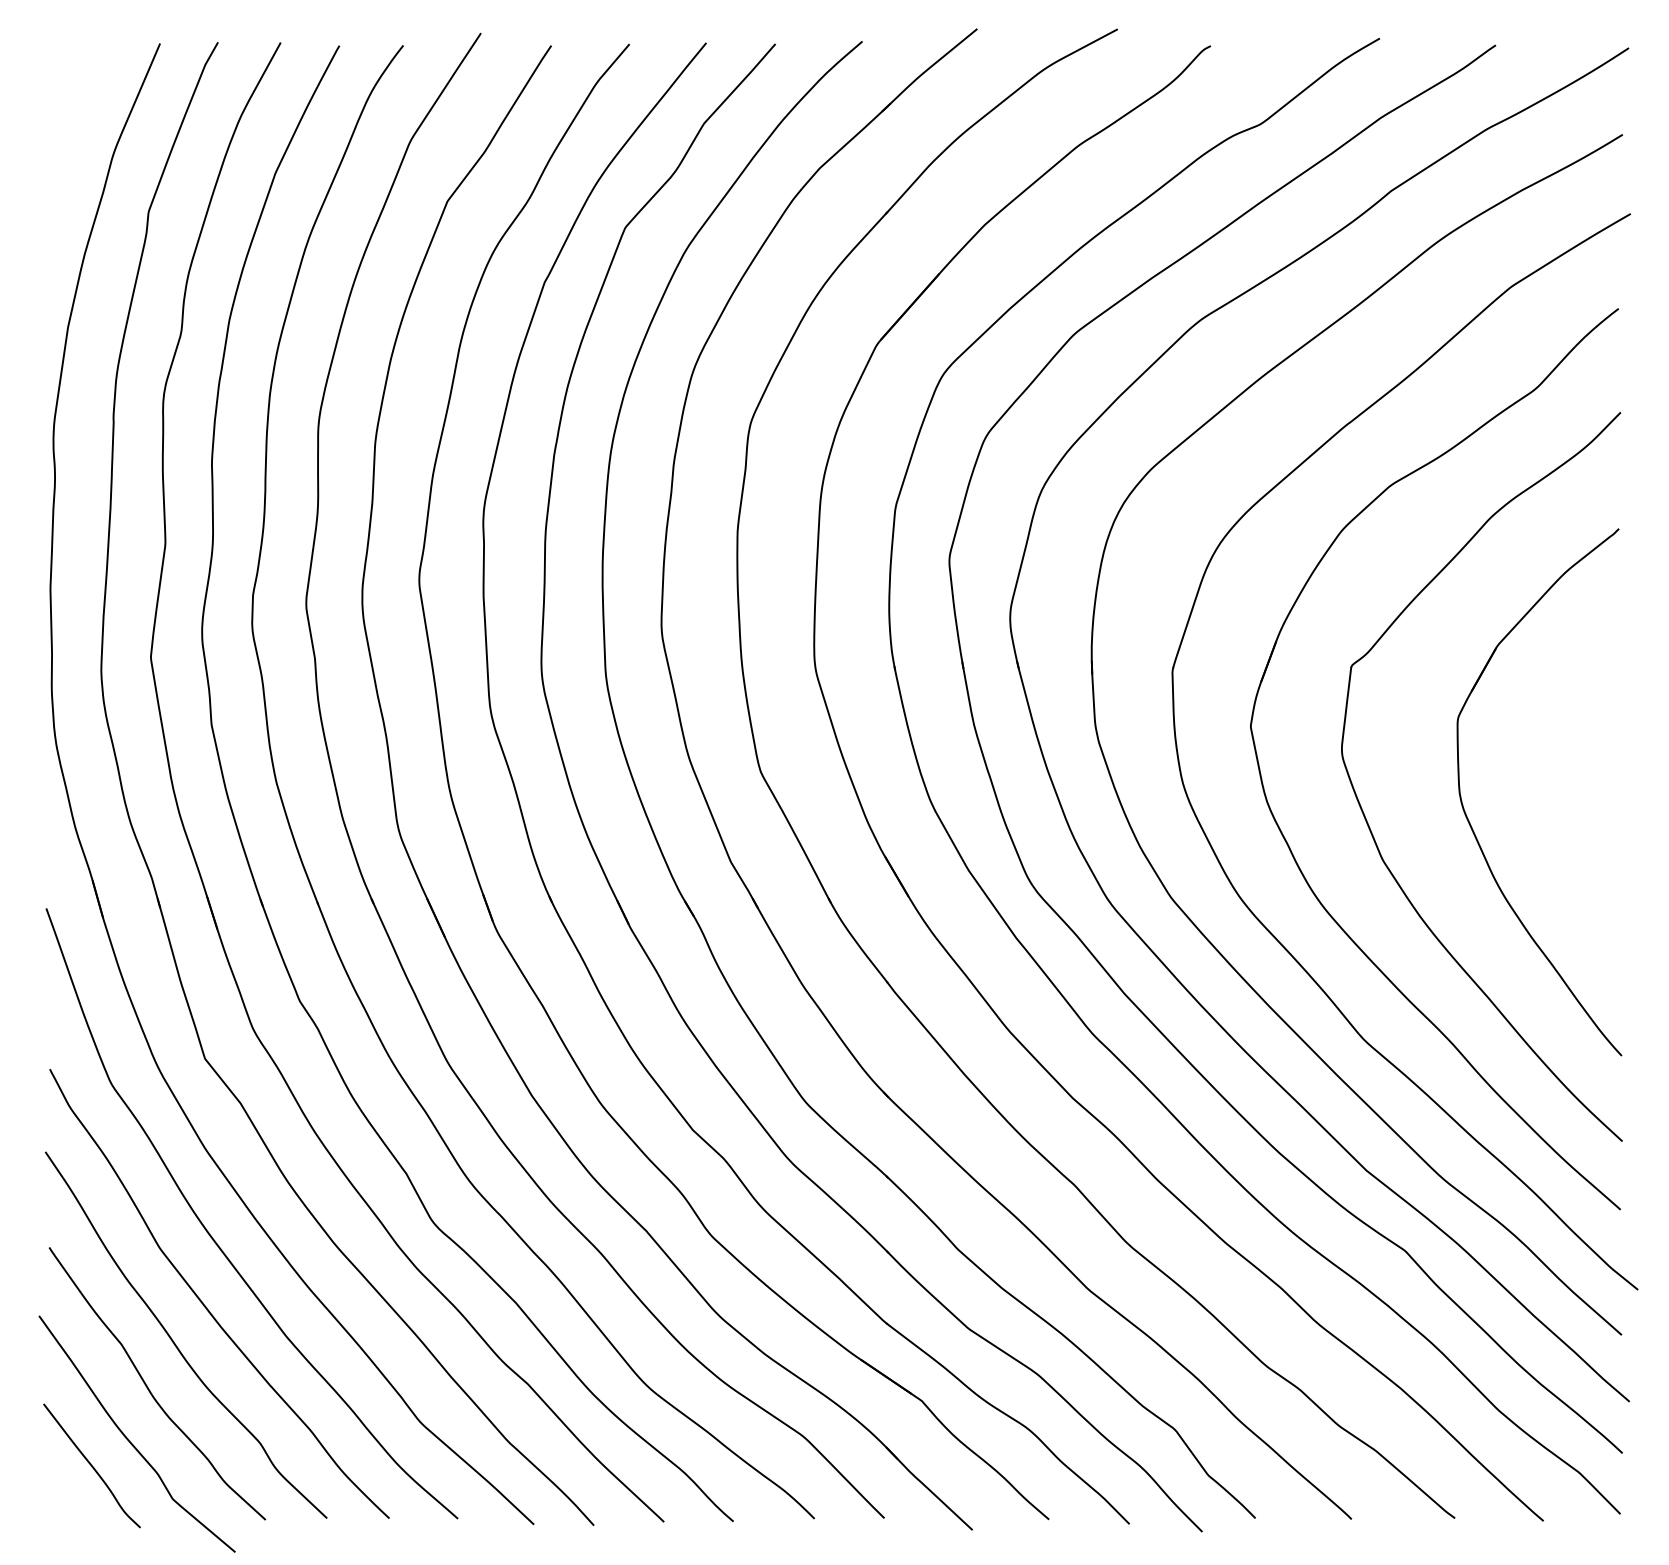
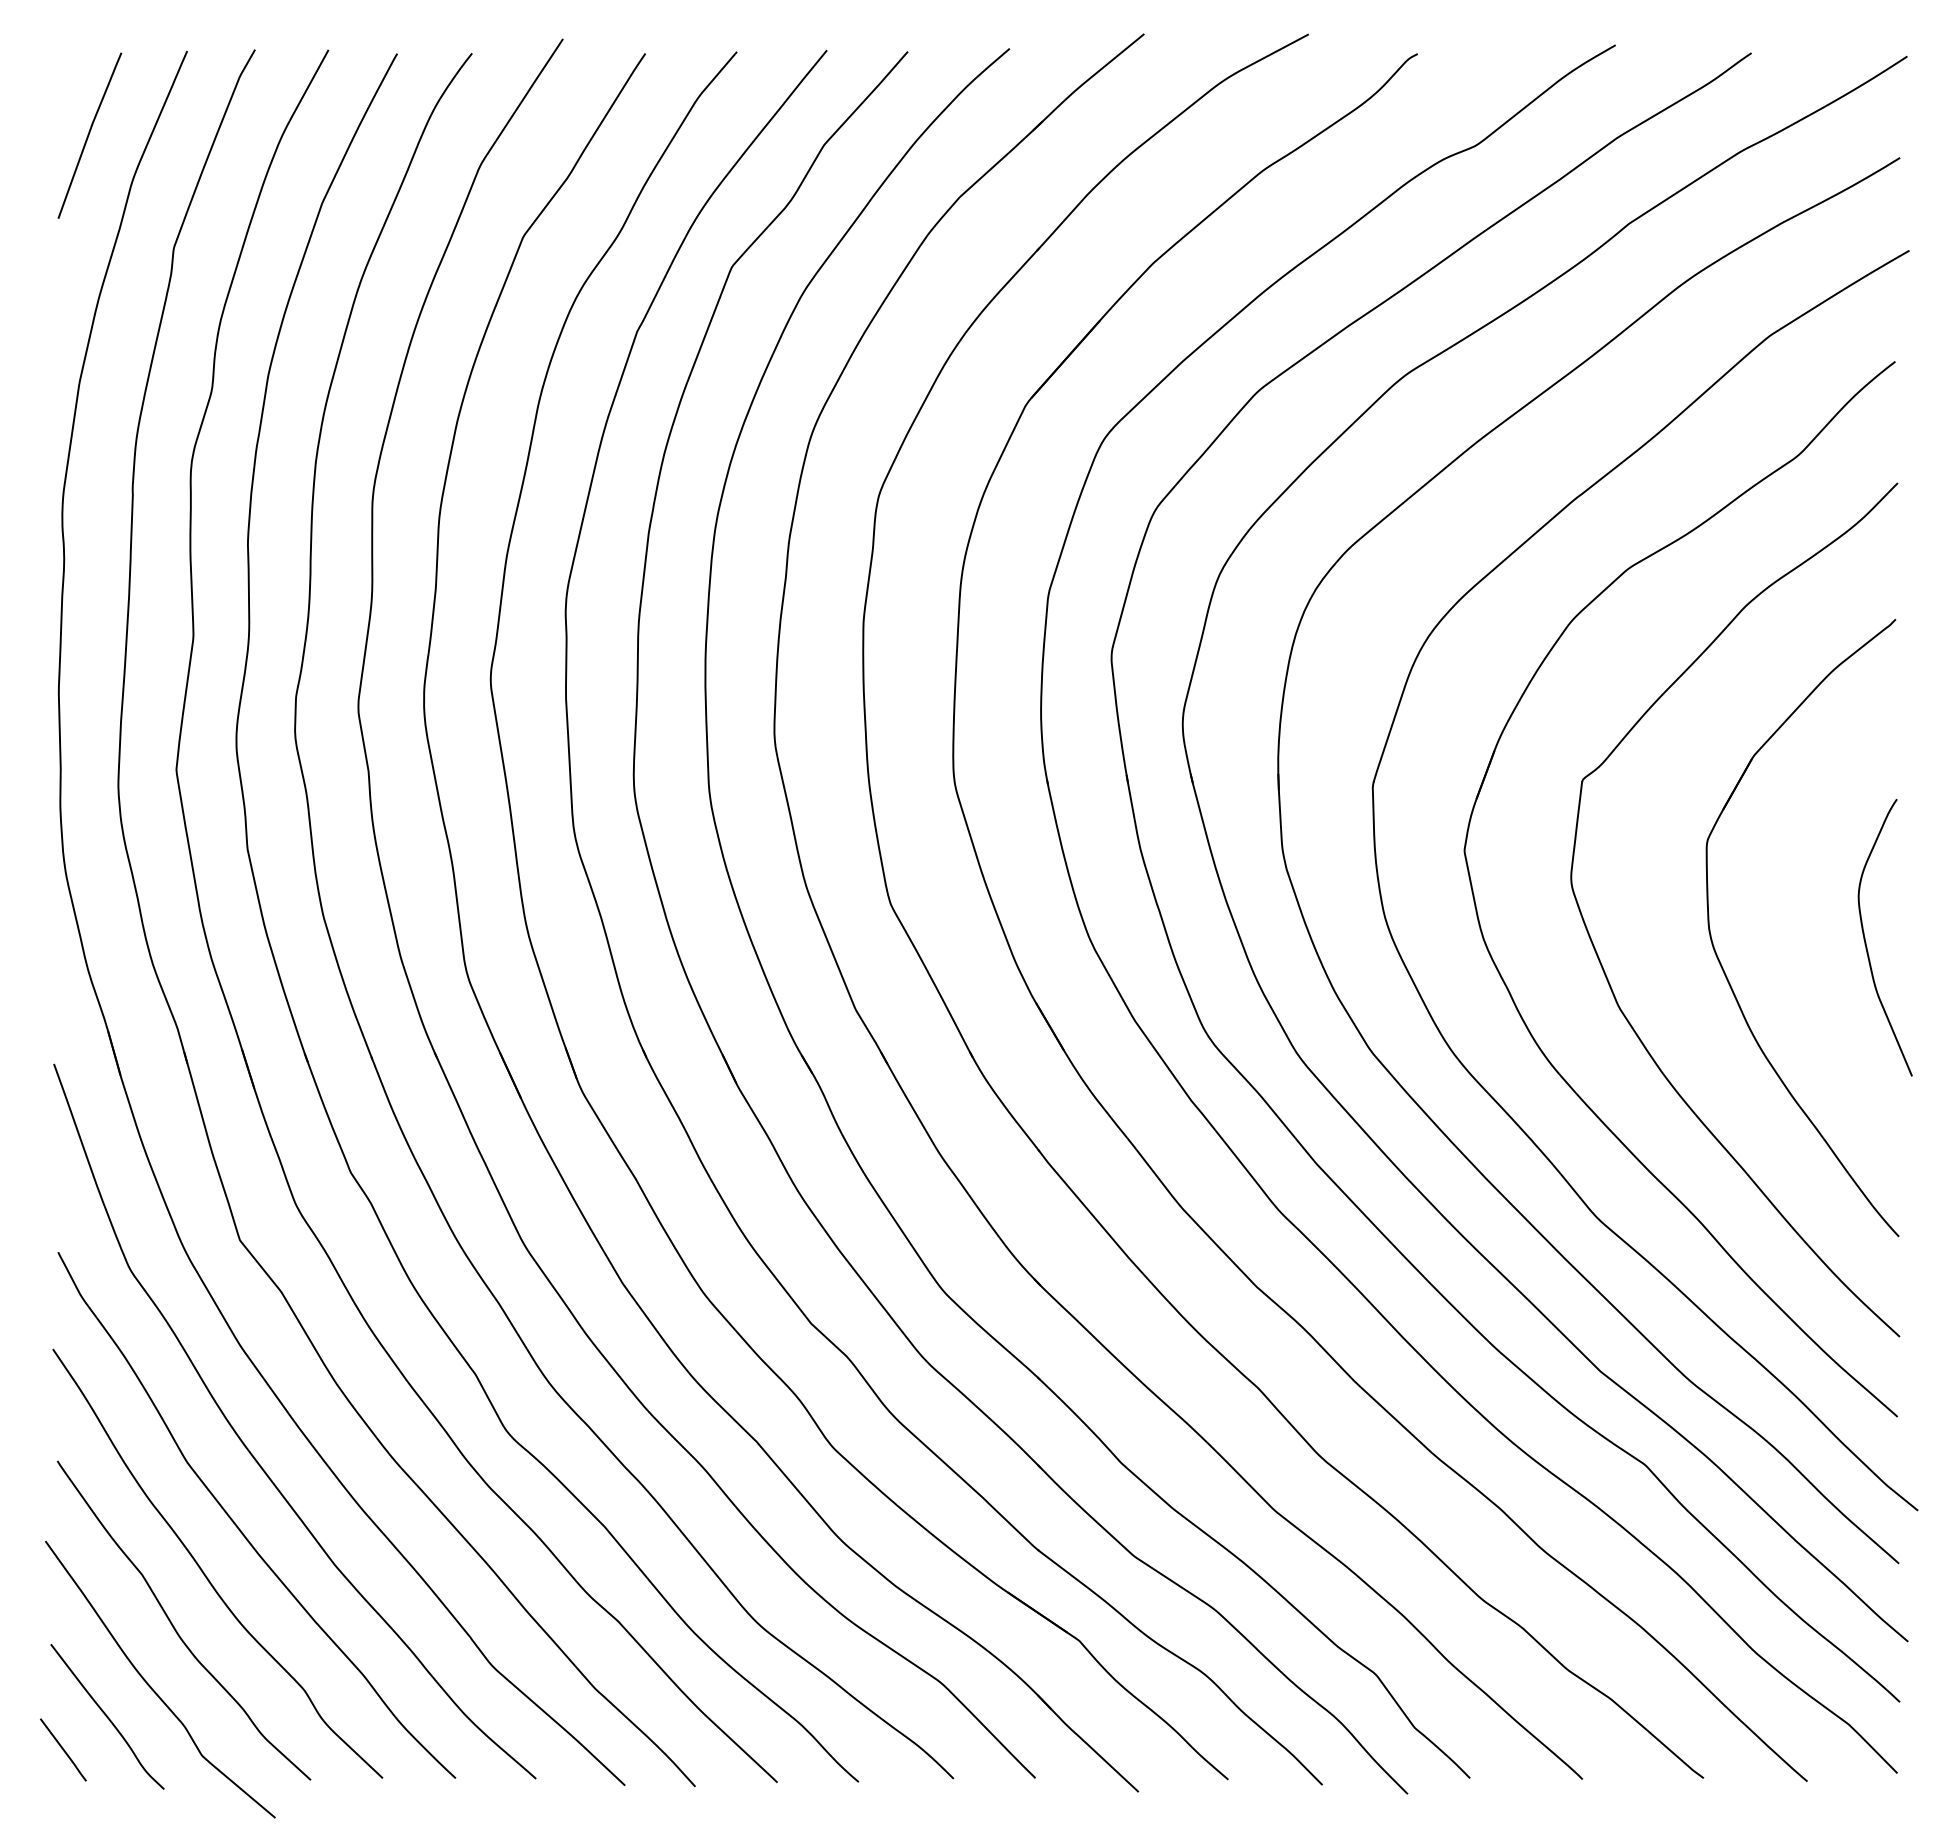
curve: (76, 115) -> (89, 135), added
curve: (1594, 804) -> (1866, 942), added
line: (54, 1493) -> (63, 1749), added

